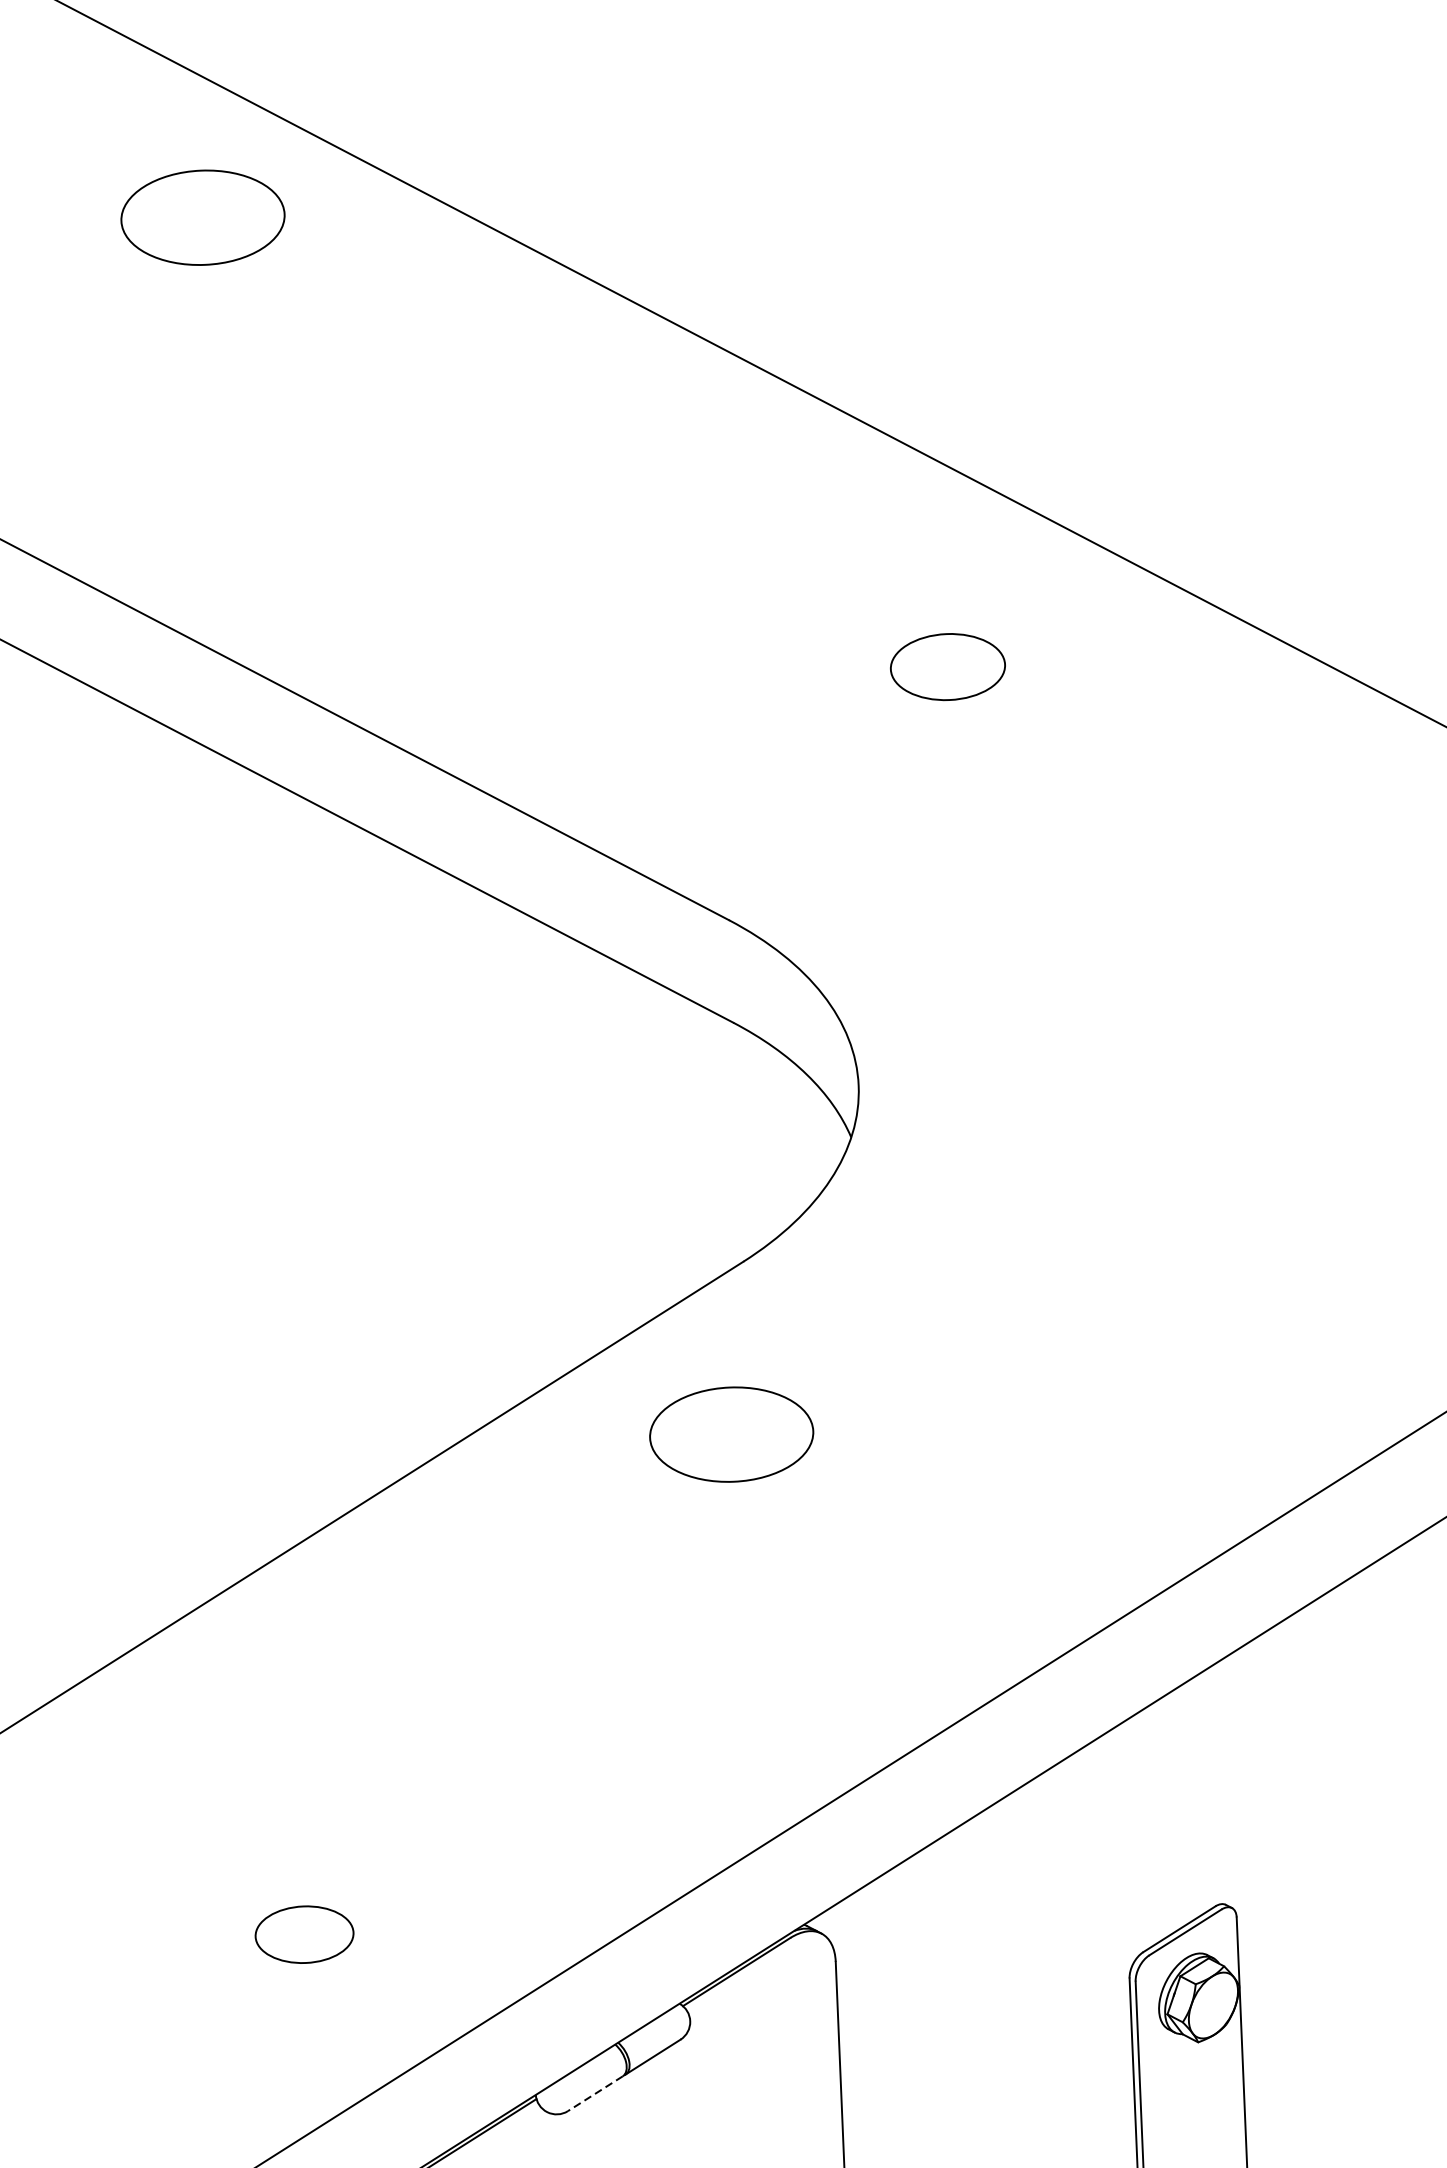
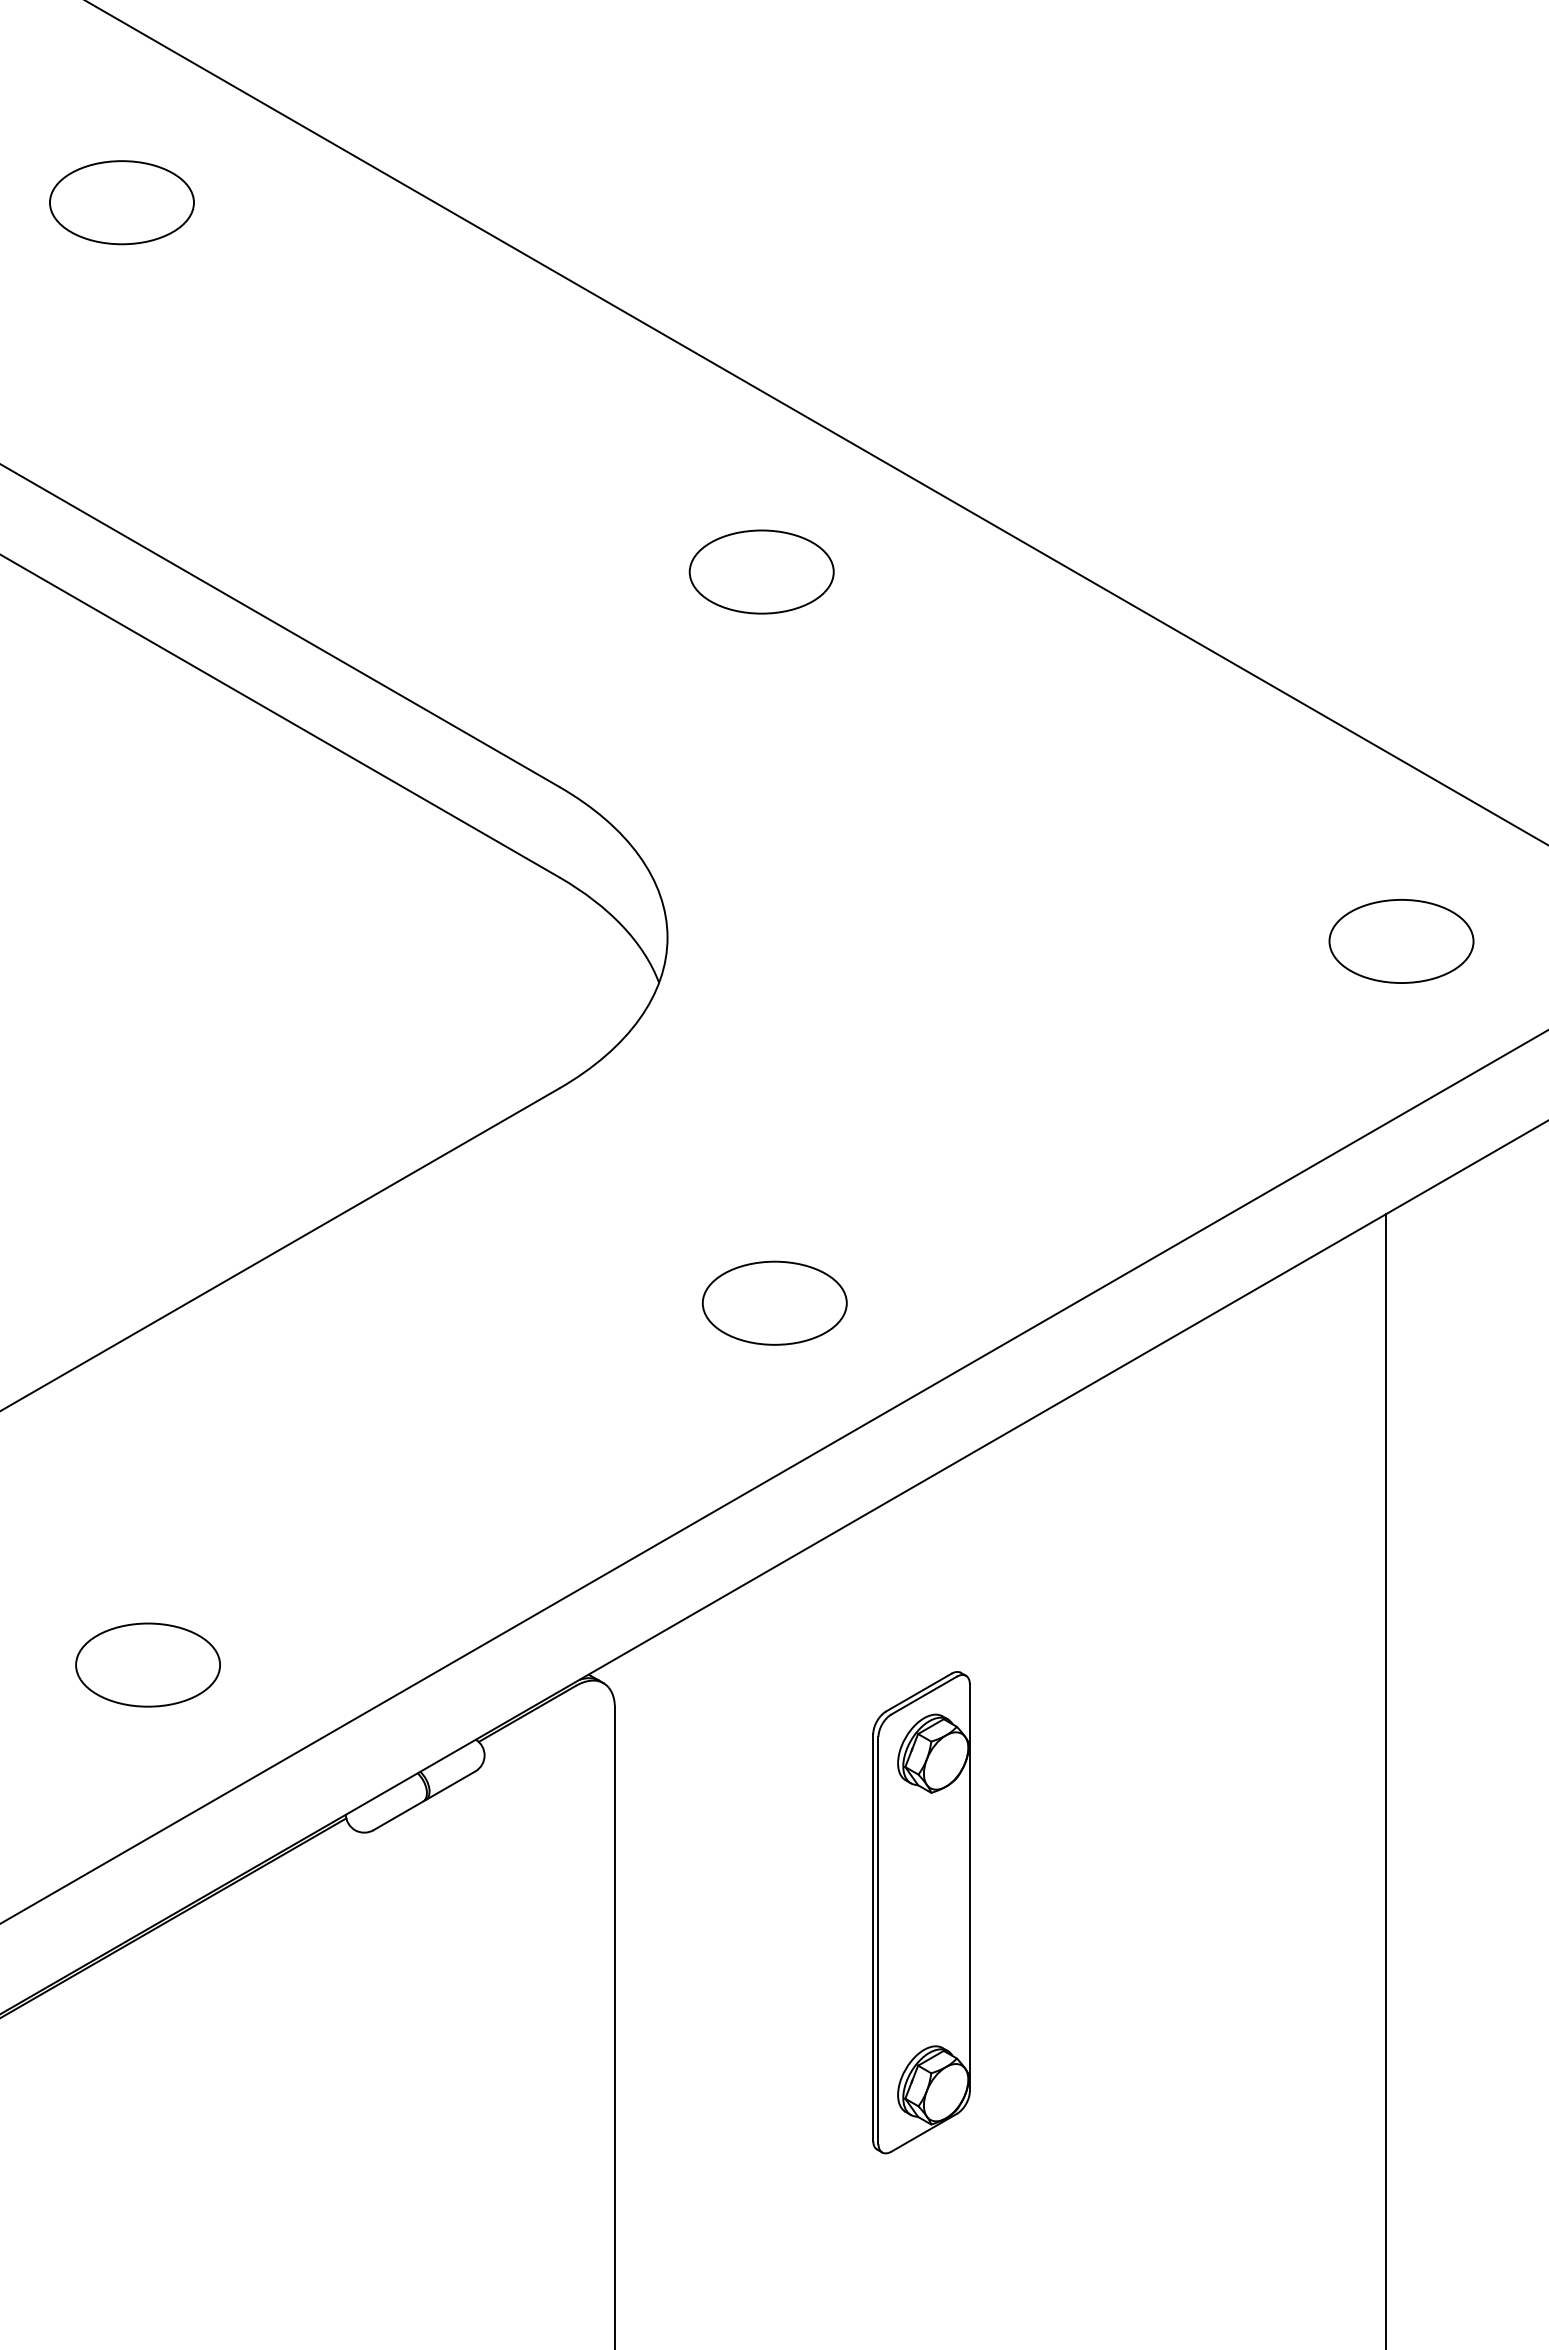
part: (202, 217) -> (121, 202), moved
part: (947, 666) -> (761, 571), size x1.43
part: (731, 1433) -> (774, 1302), moved
part: (303, 1934) -> (147, 1664), size x1.67
line: (595, 2093) -> (398, 1815), dashed -> solid

